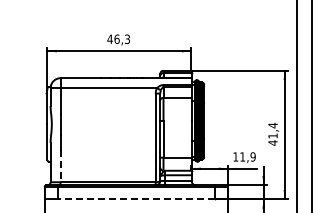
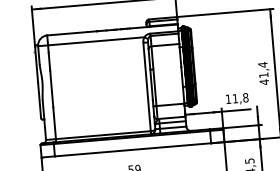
text: (252, 156) -> (245, 97), 11,9 -> 11,8
line: (60, 166) -> (54, 123), dashed -> solid
line: (135, 199) -> (132, 150), dashed -> solid

